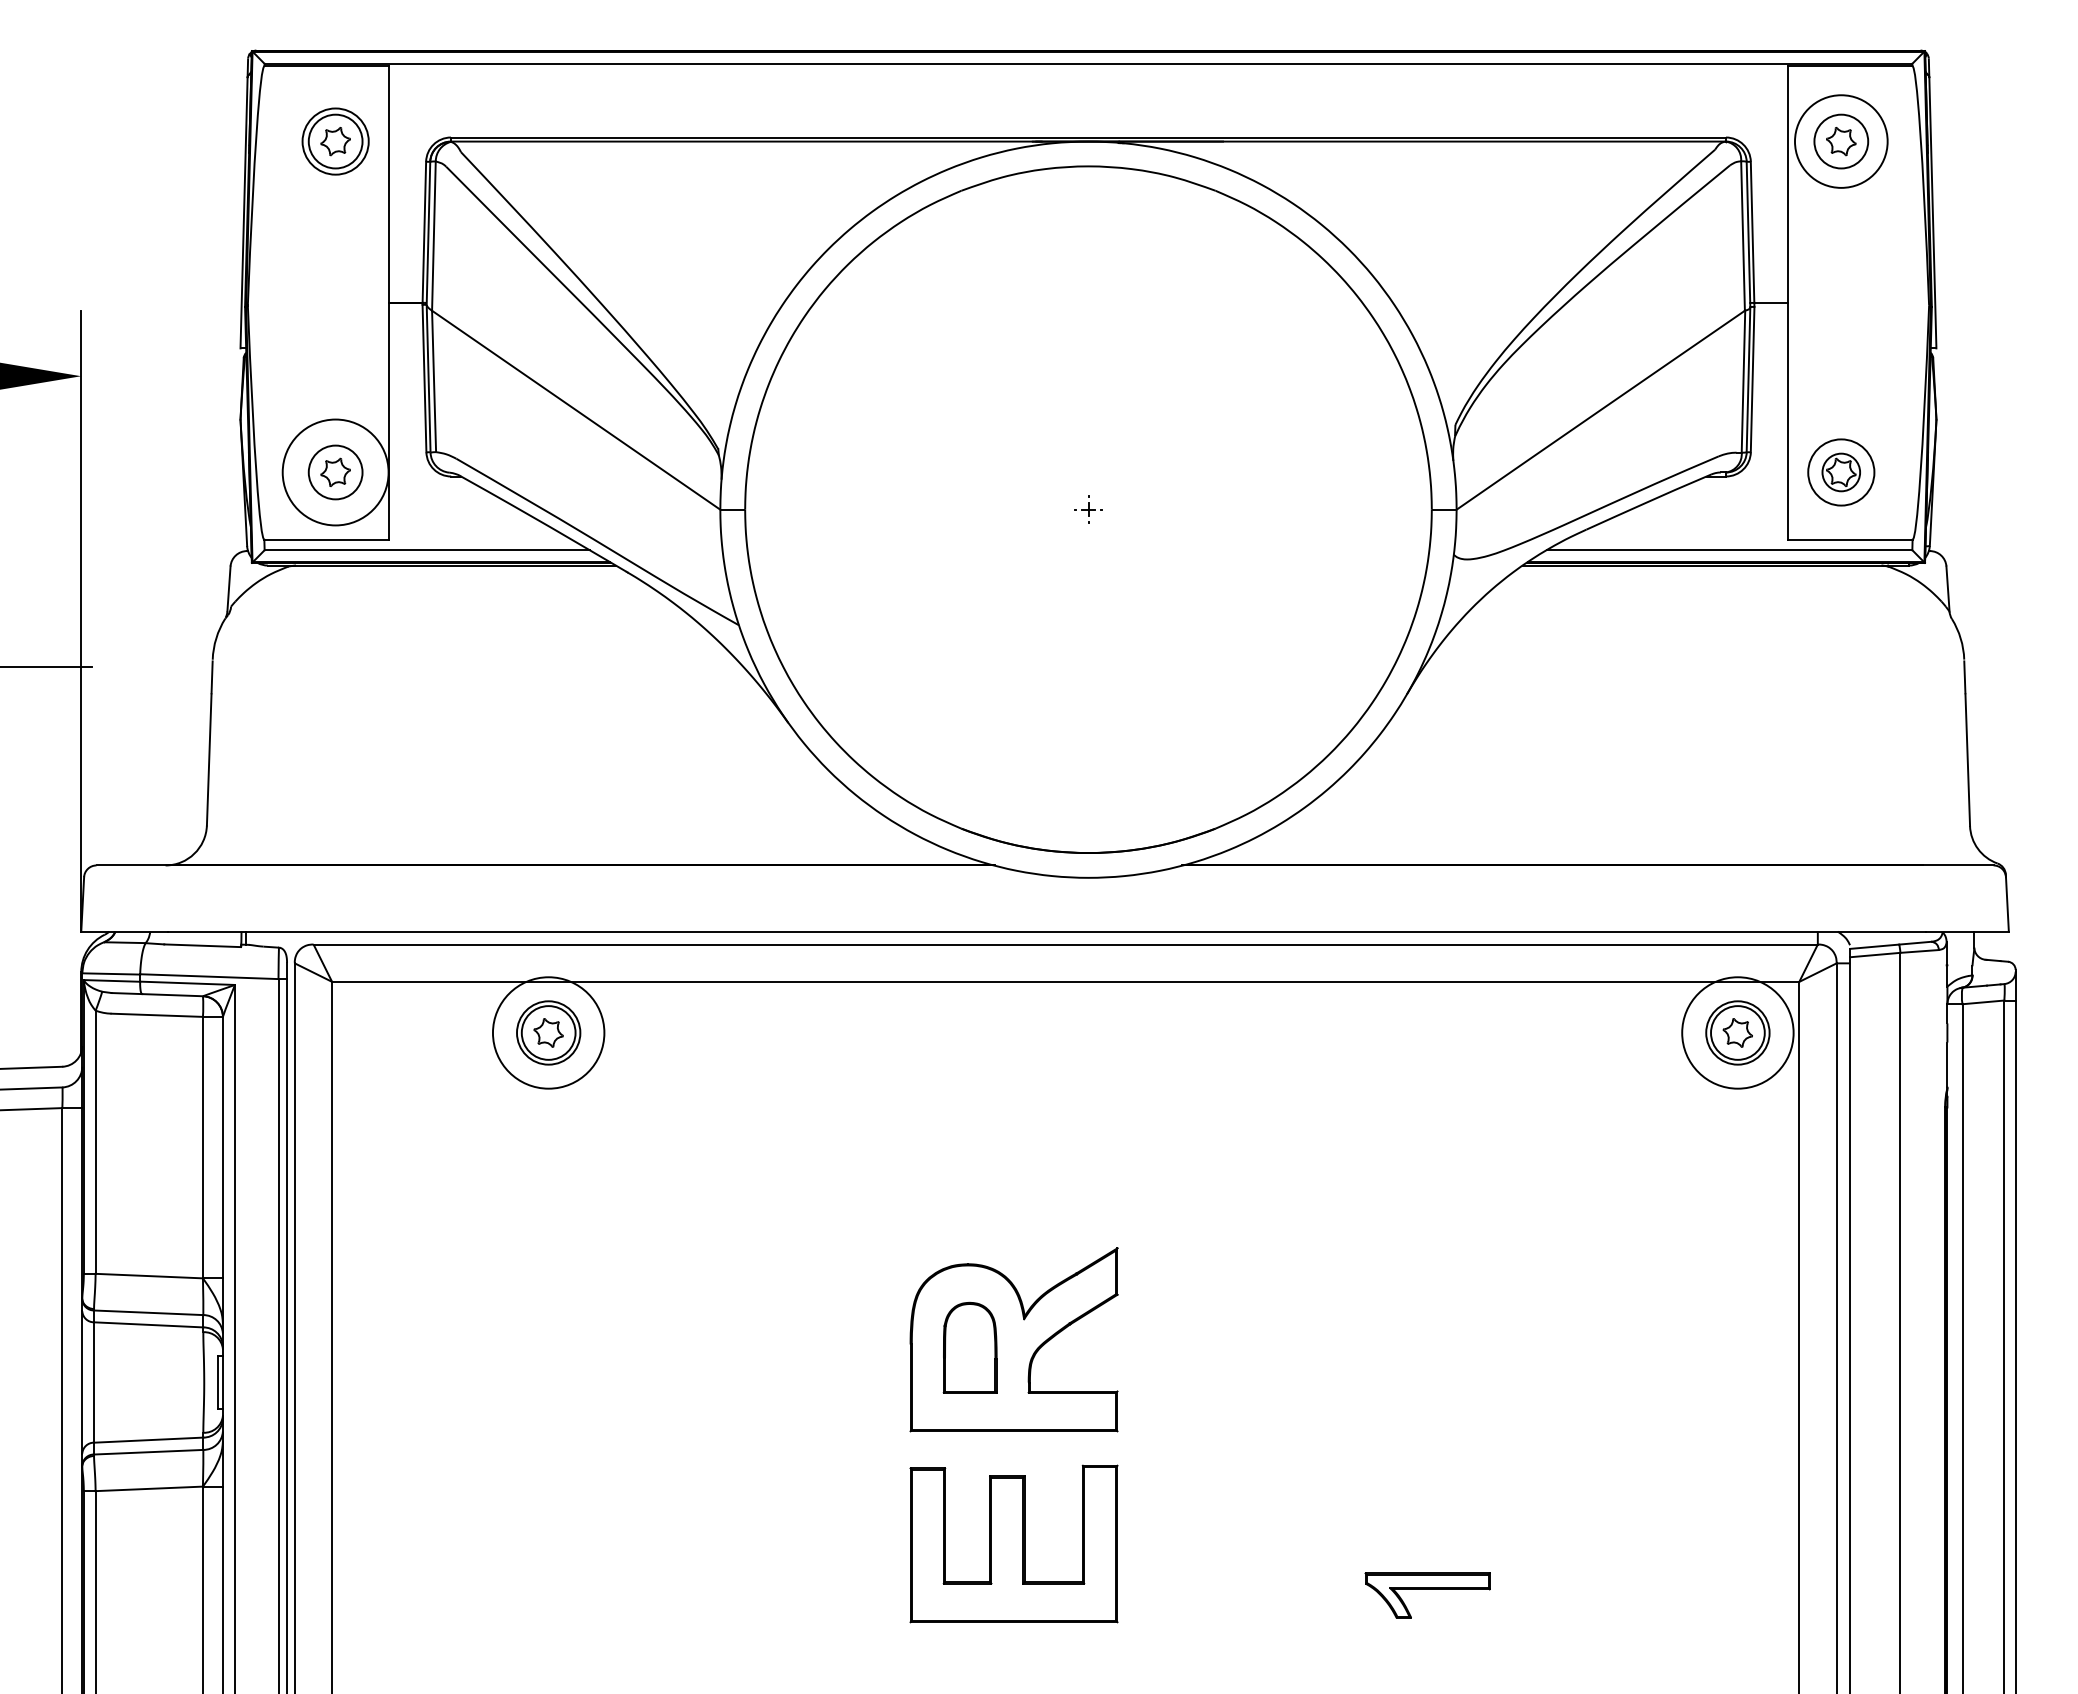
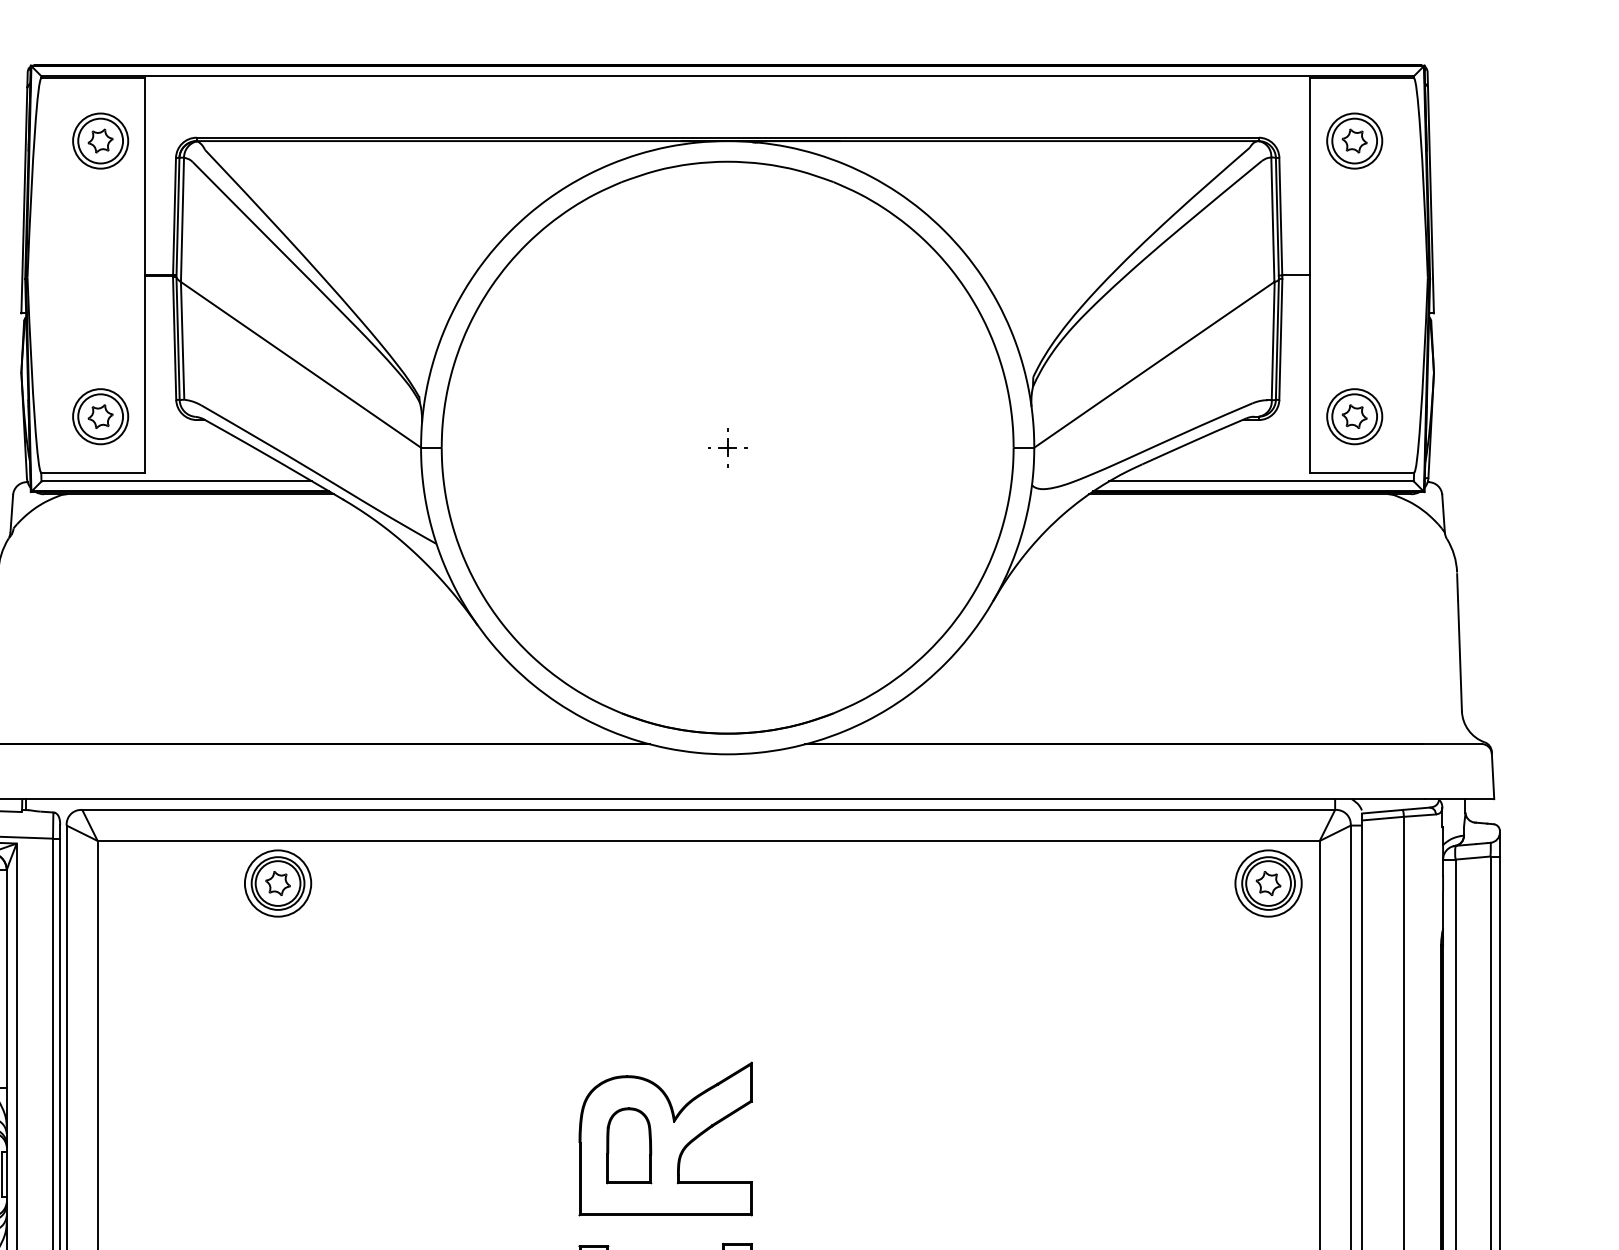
circle: (1841, 141) -> (1354, 141), size x0.71
circle: (335, 472) -> (100, 416), size x0.62
circle: (1841, 472) -> (1354, 416), size x1.43
part: (1088, 509) -> (727, 447), size x1.67
circle: (548, 1032) -> (277, 883), size x0.71
circle: (1737, 1032) -> (1268, 883), size x0.71

